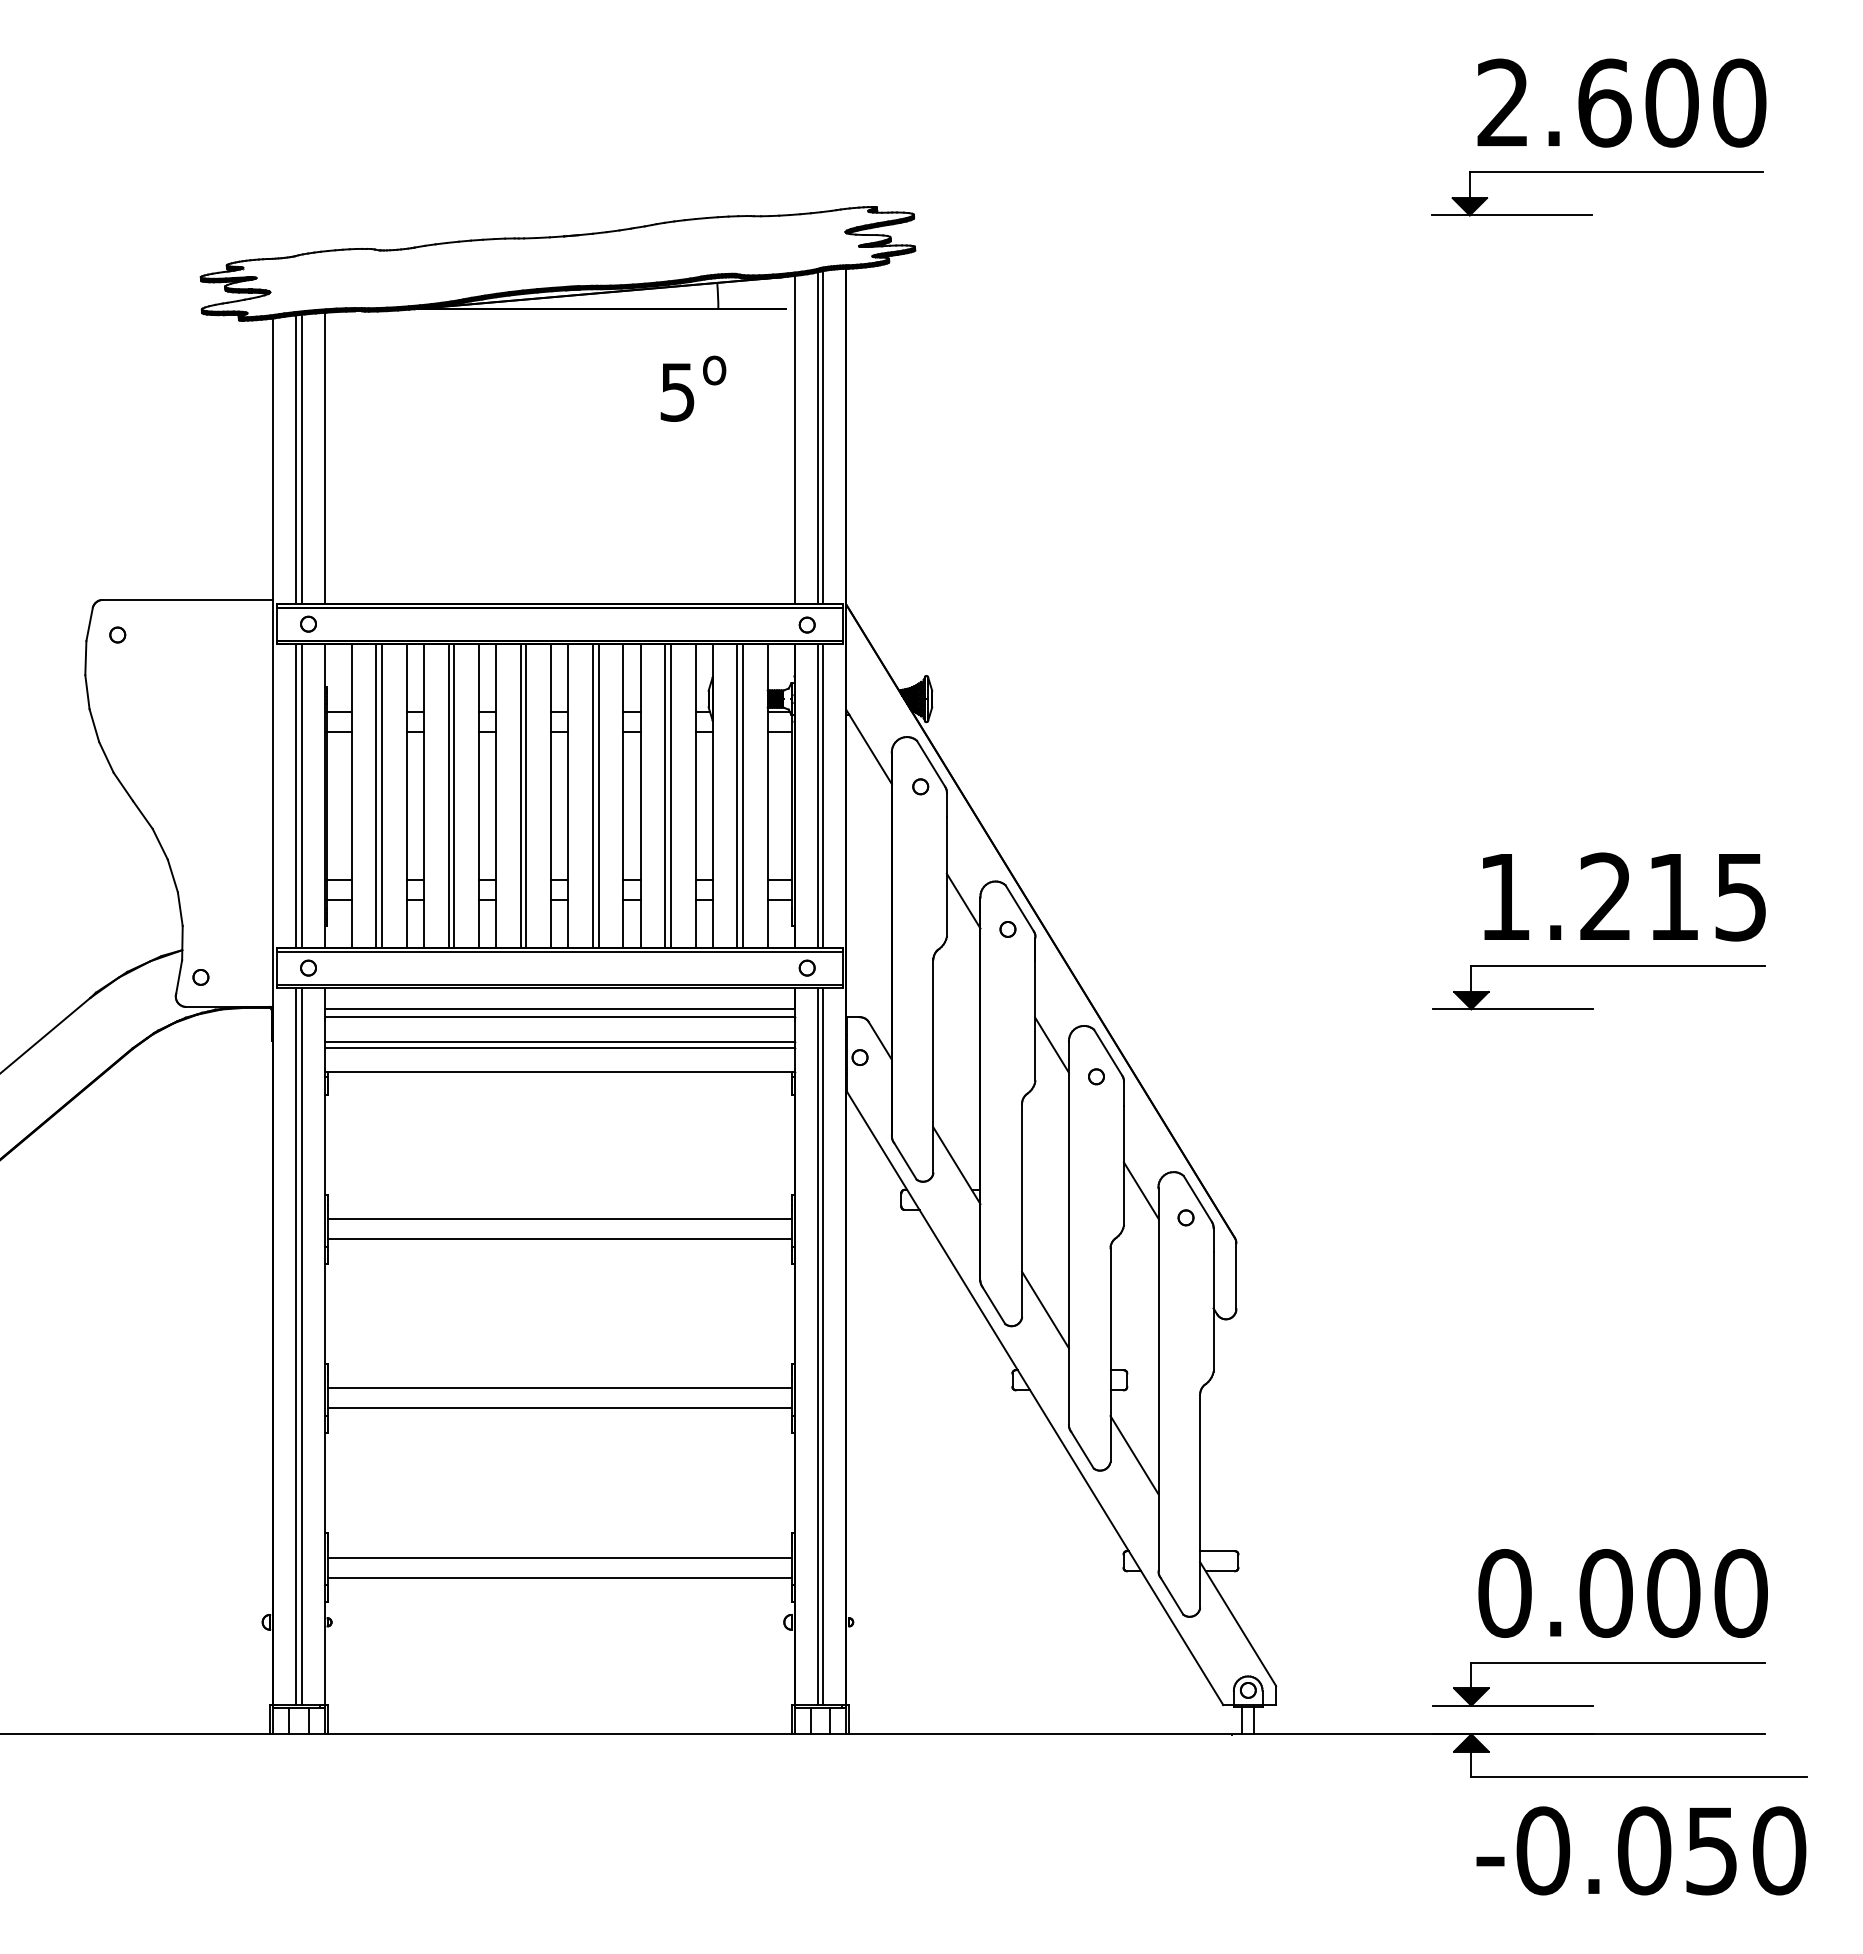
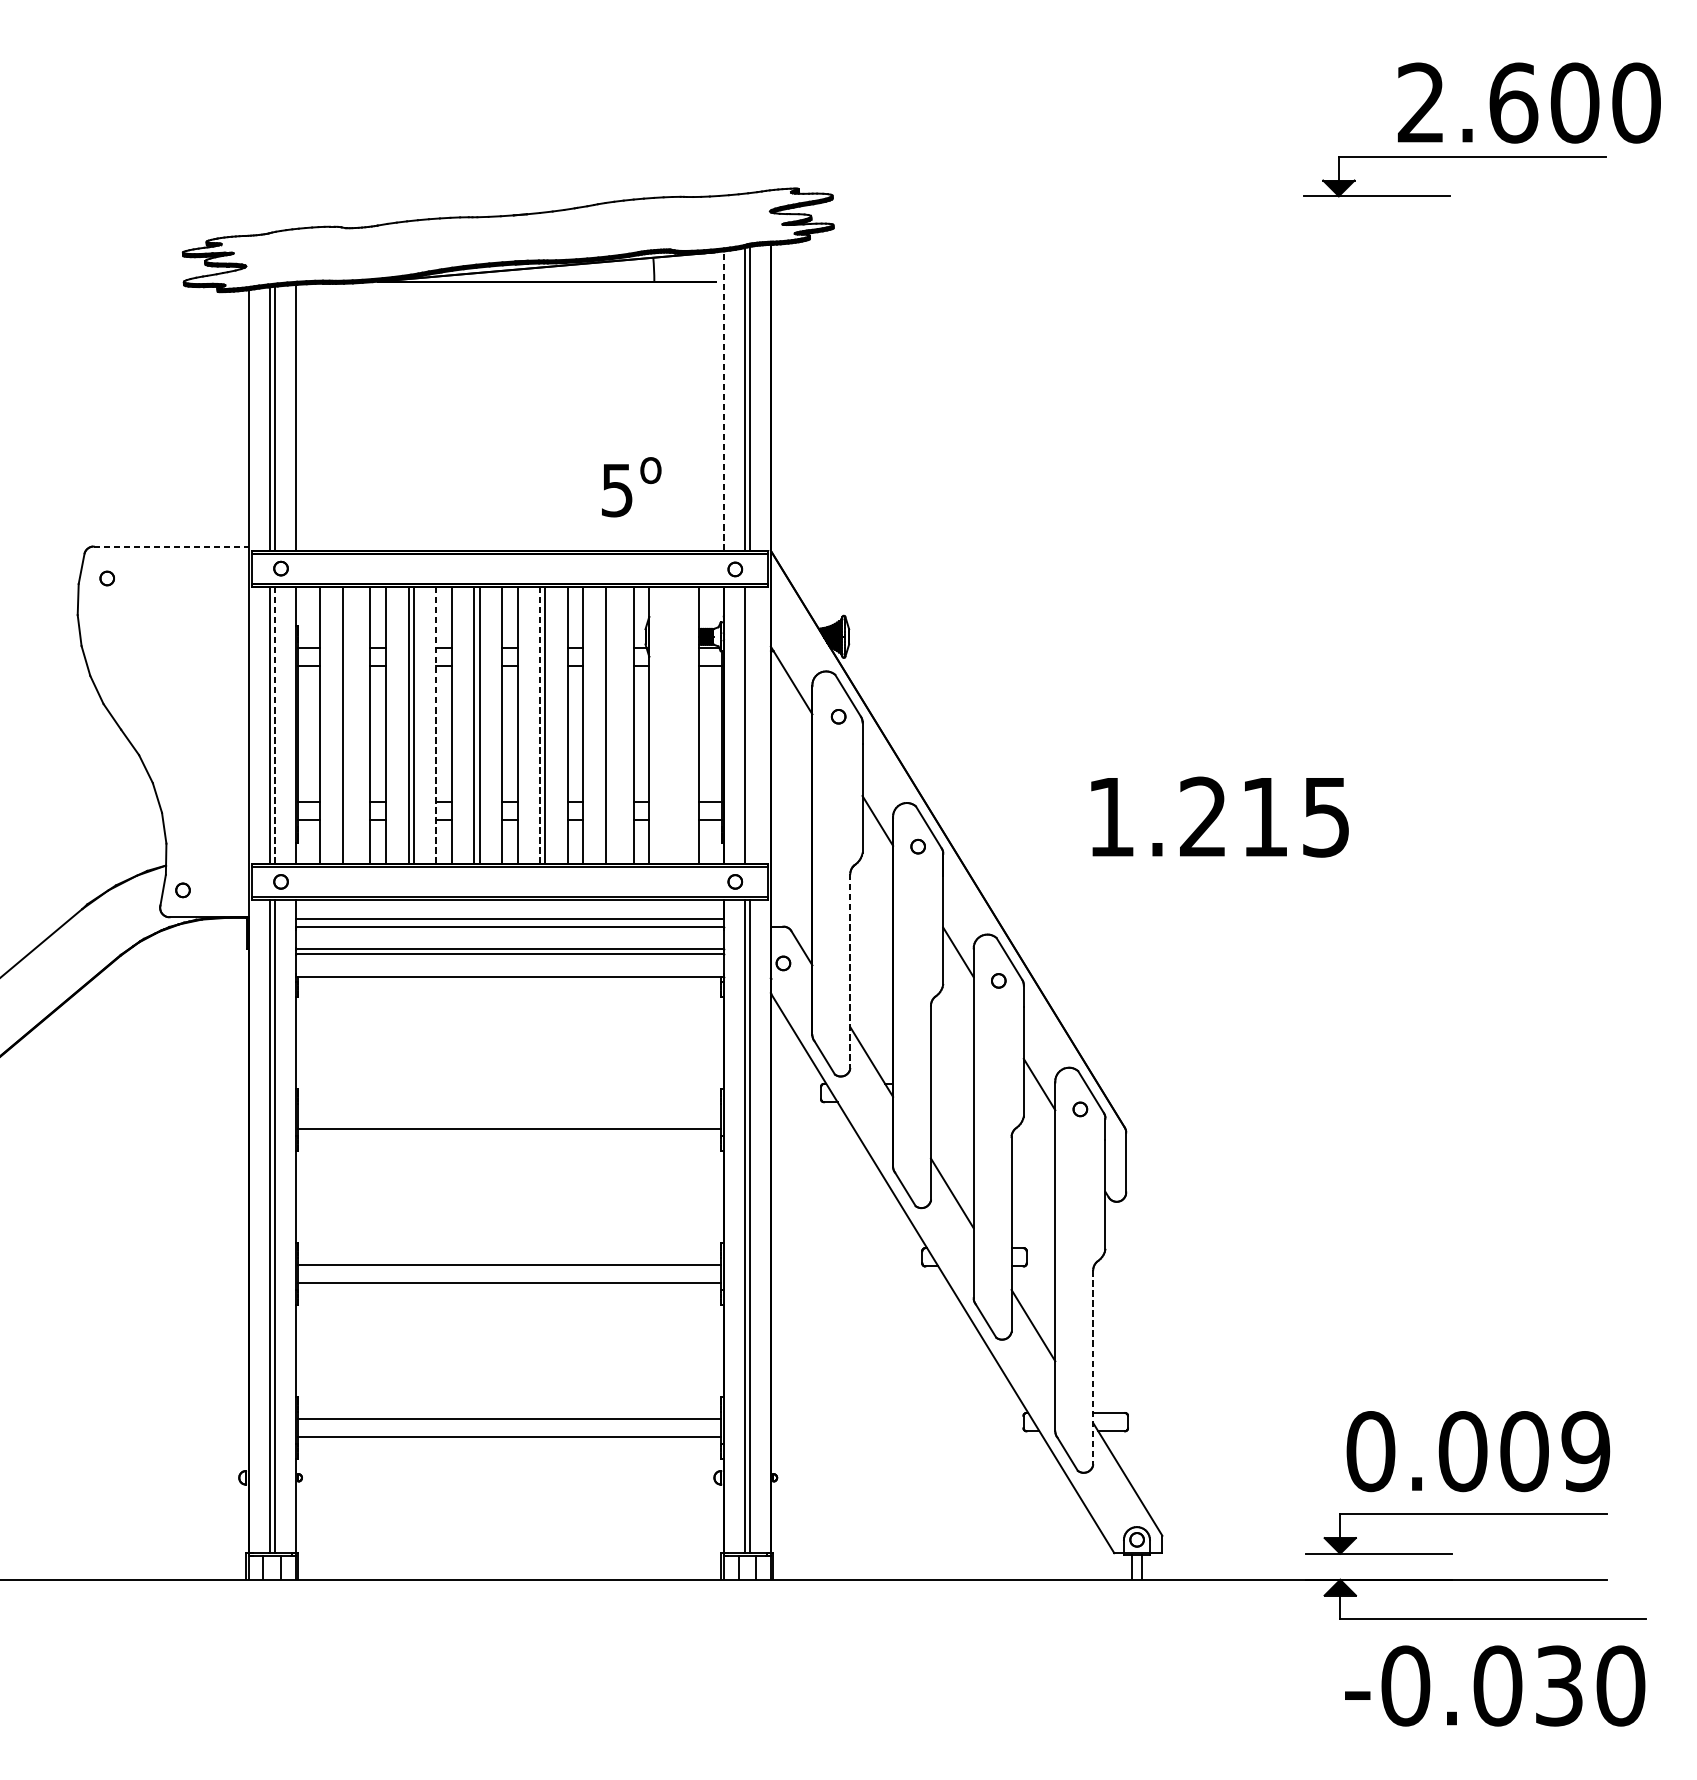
text: (1621, 102) -> (1528, 102), moved
text: (693, 388) -> (631, 486), moved
line: (794, 439) -> (723, 400), solid -> dashed
line: (188, 599) -> (171, 546), solid -> dashed
line: (301, 796) -> (274, 725), solid -> dashed
line: (382, 796) -> (348, 725), removed
line: (478, 796) -> (435, 725), solid -> dashed
line: (592, 796) -> (539, 725), solid -> dashed
line: (670, 796) -> (610, 725), removed
line: (737, 796) -> (671, 725), removed
line: (743, 796) -> (677, 725), removed
line: (823, 796) -> (750, 725), removed
text: (1624, 896) -> (1220, 816), moved
part: (1598, 966) -> (1456, 880), removed
line: (933, 1066) -> (850, 971), solid -> dashed
line: (559, 1219) -> (509, 1110), removed
line: (1200, 1501) -> (1093, 1367), solid -> dashed
text: (1740, 1593) -> (1585, 1451), 0.000 -> 0.009
text: (1711, 1850) -> (1559, 1685), -0.050 -> -0.030

